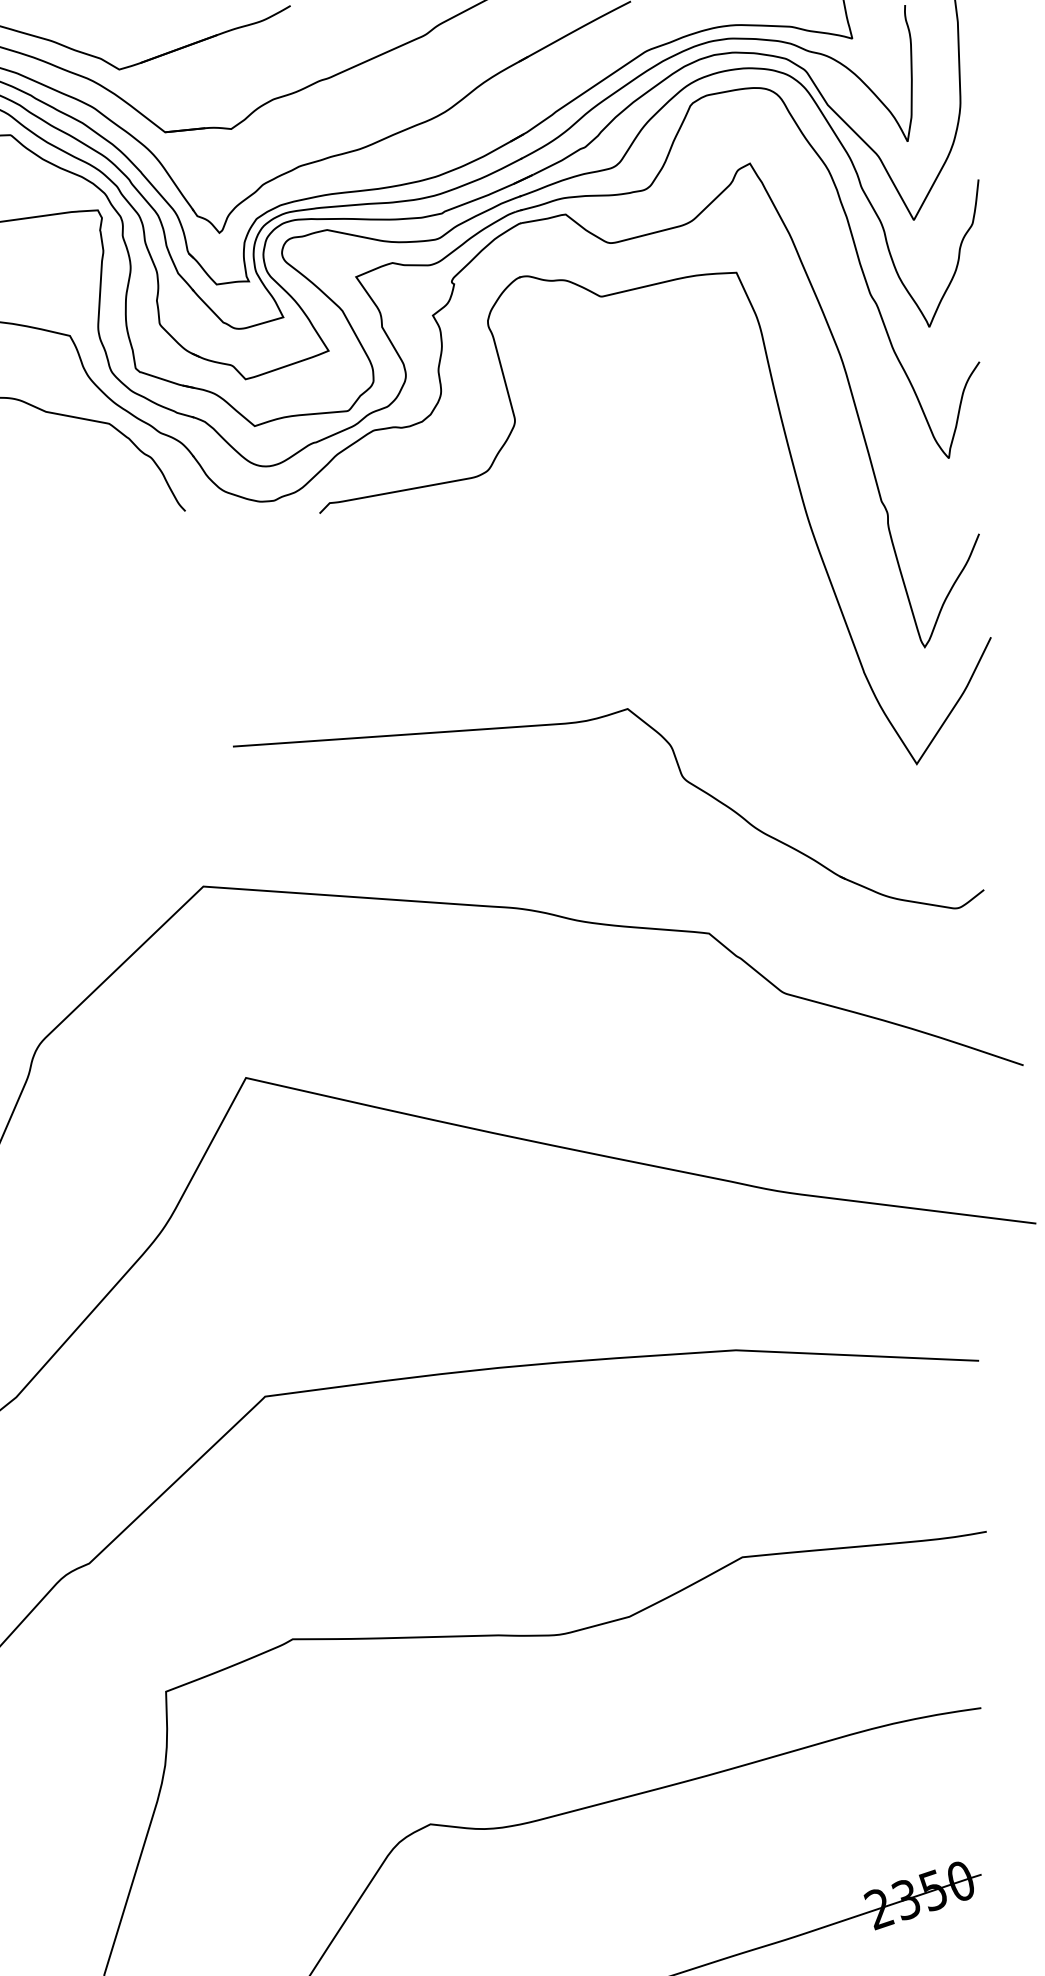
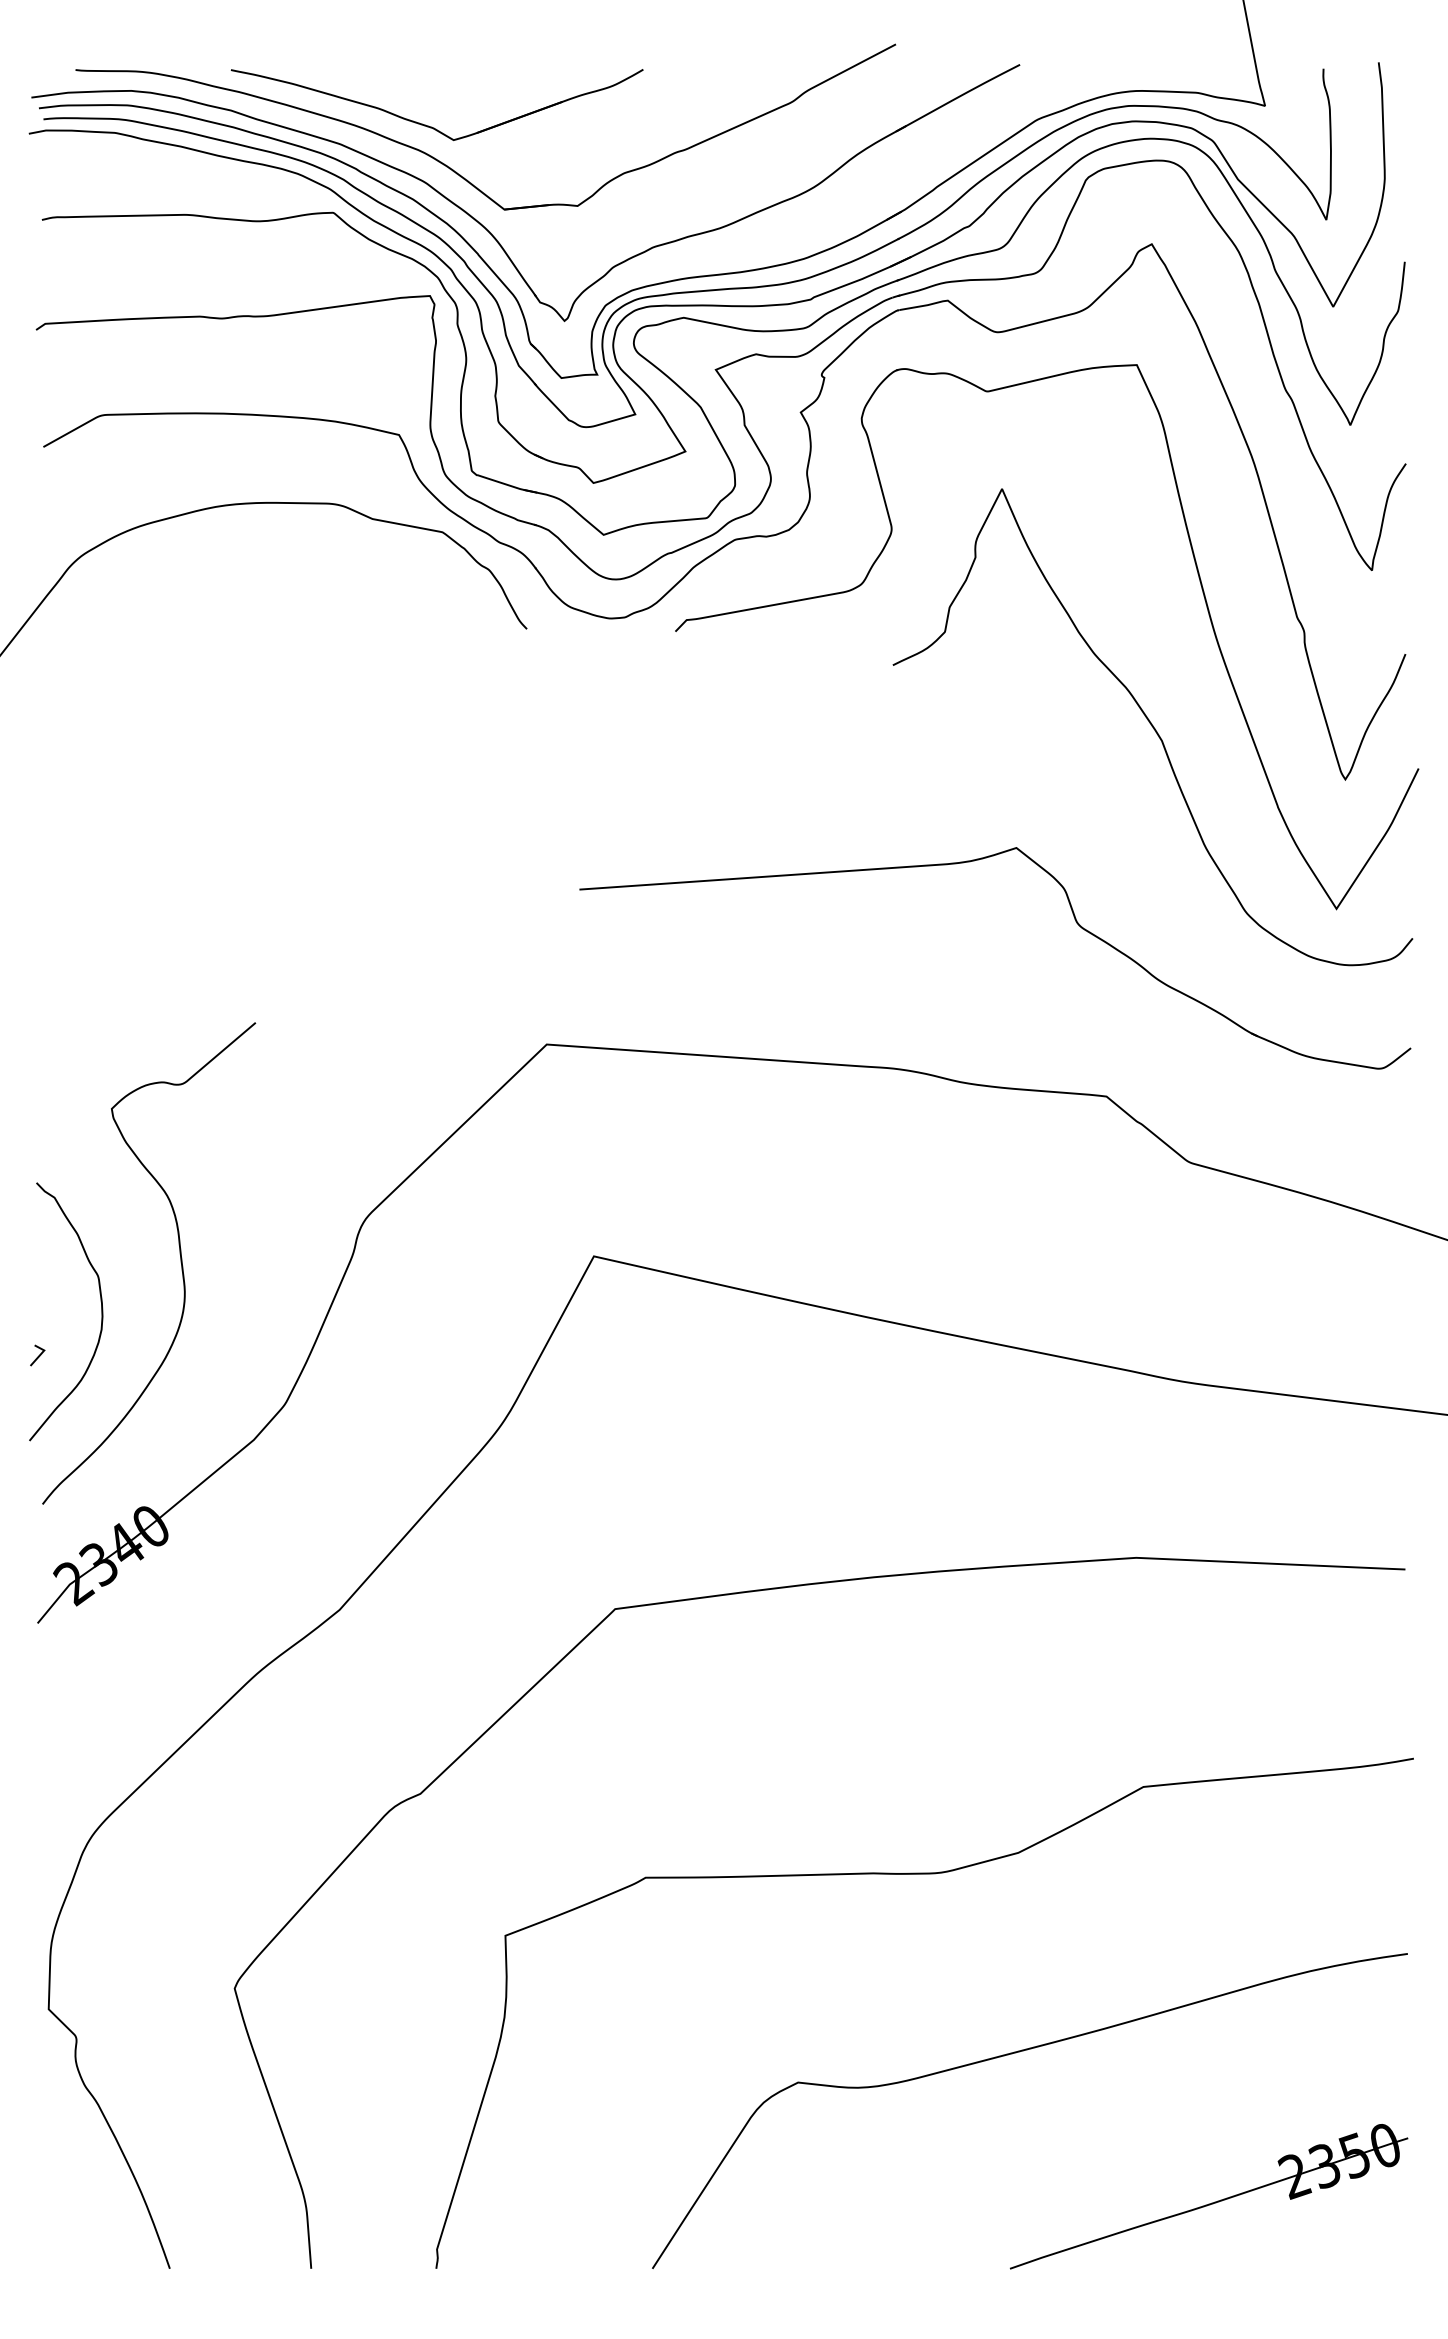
curve: (750, 600) -> (1152, 727), added

